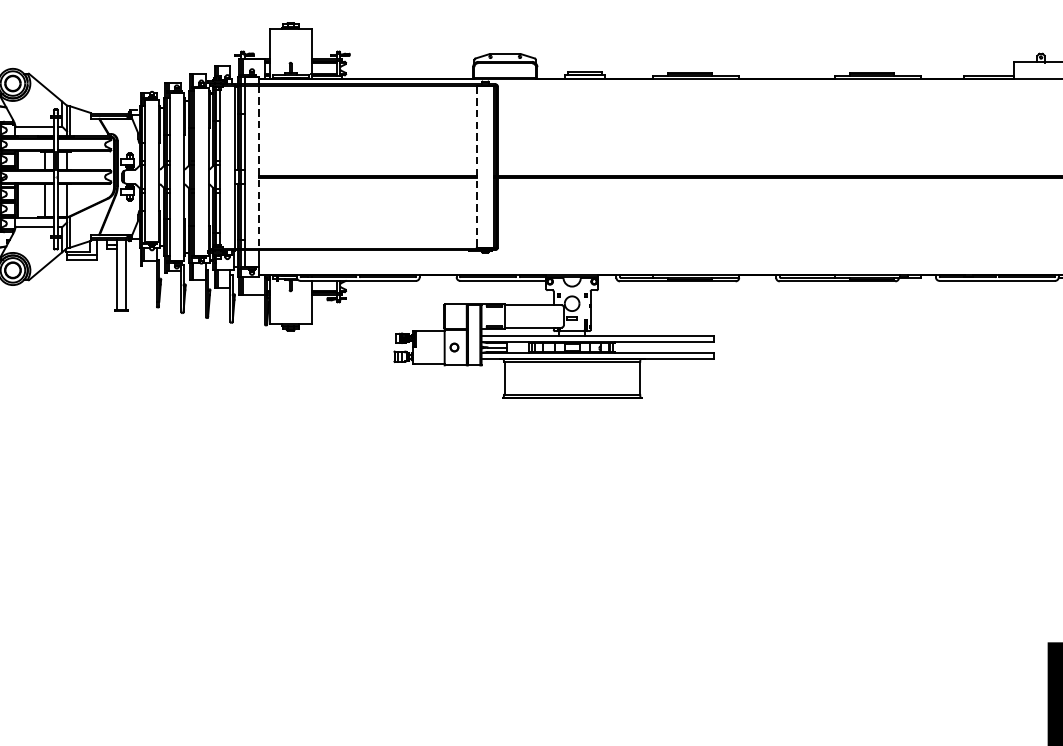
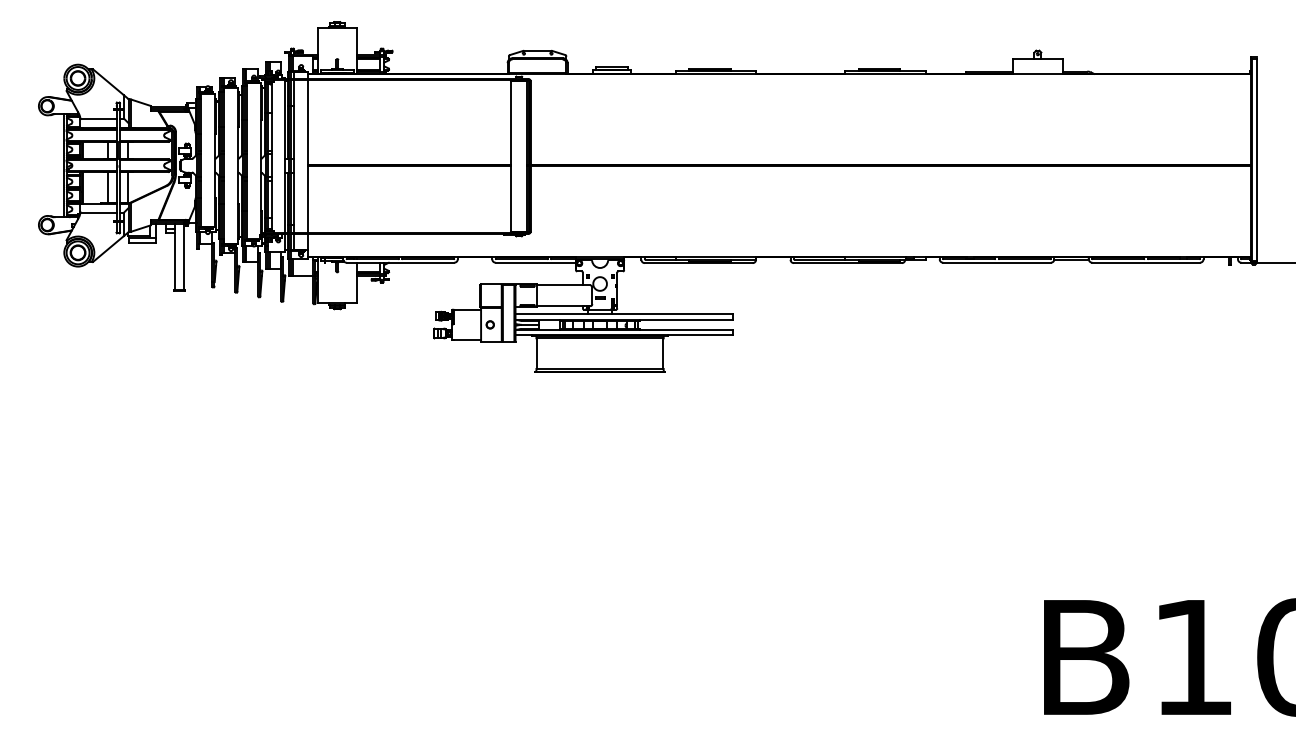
line: (259, 167) -> (308, 156), dashed -> solid
line: (477, 167) -> (511, 156), dashed -> solid

